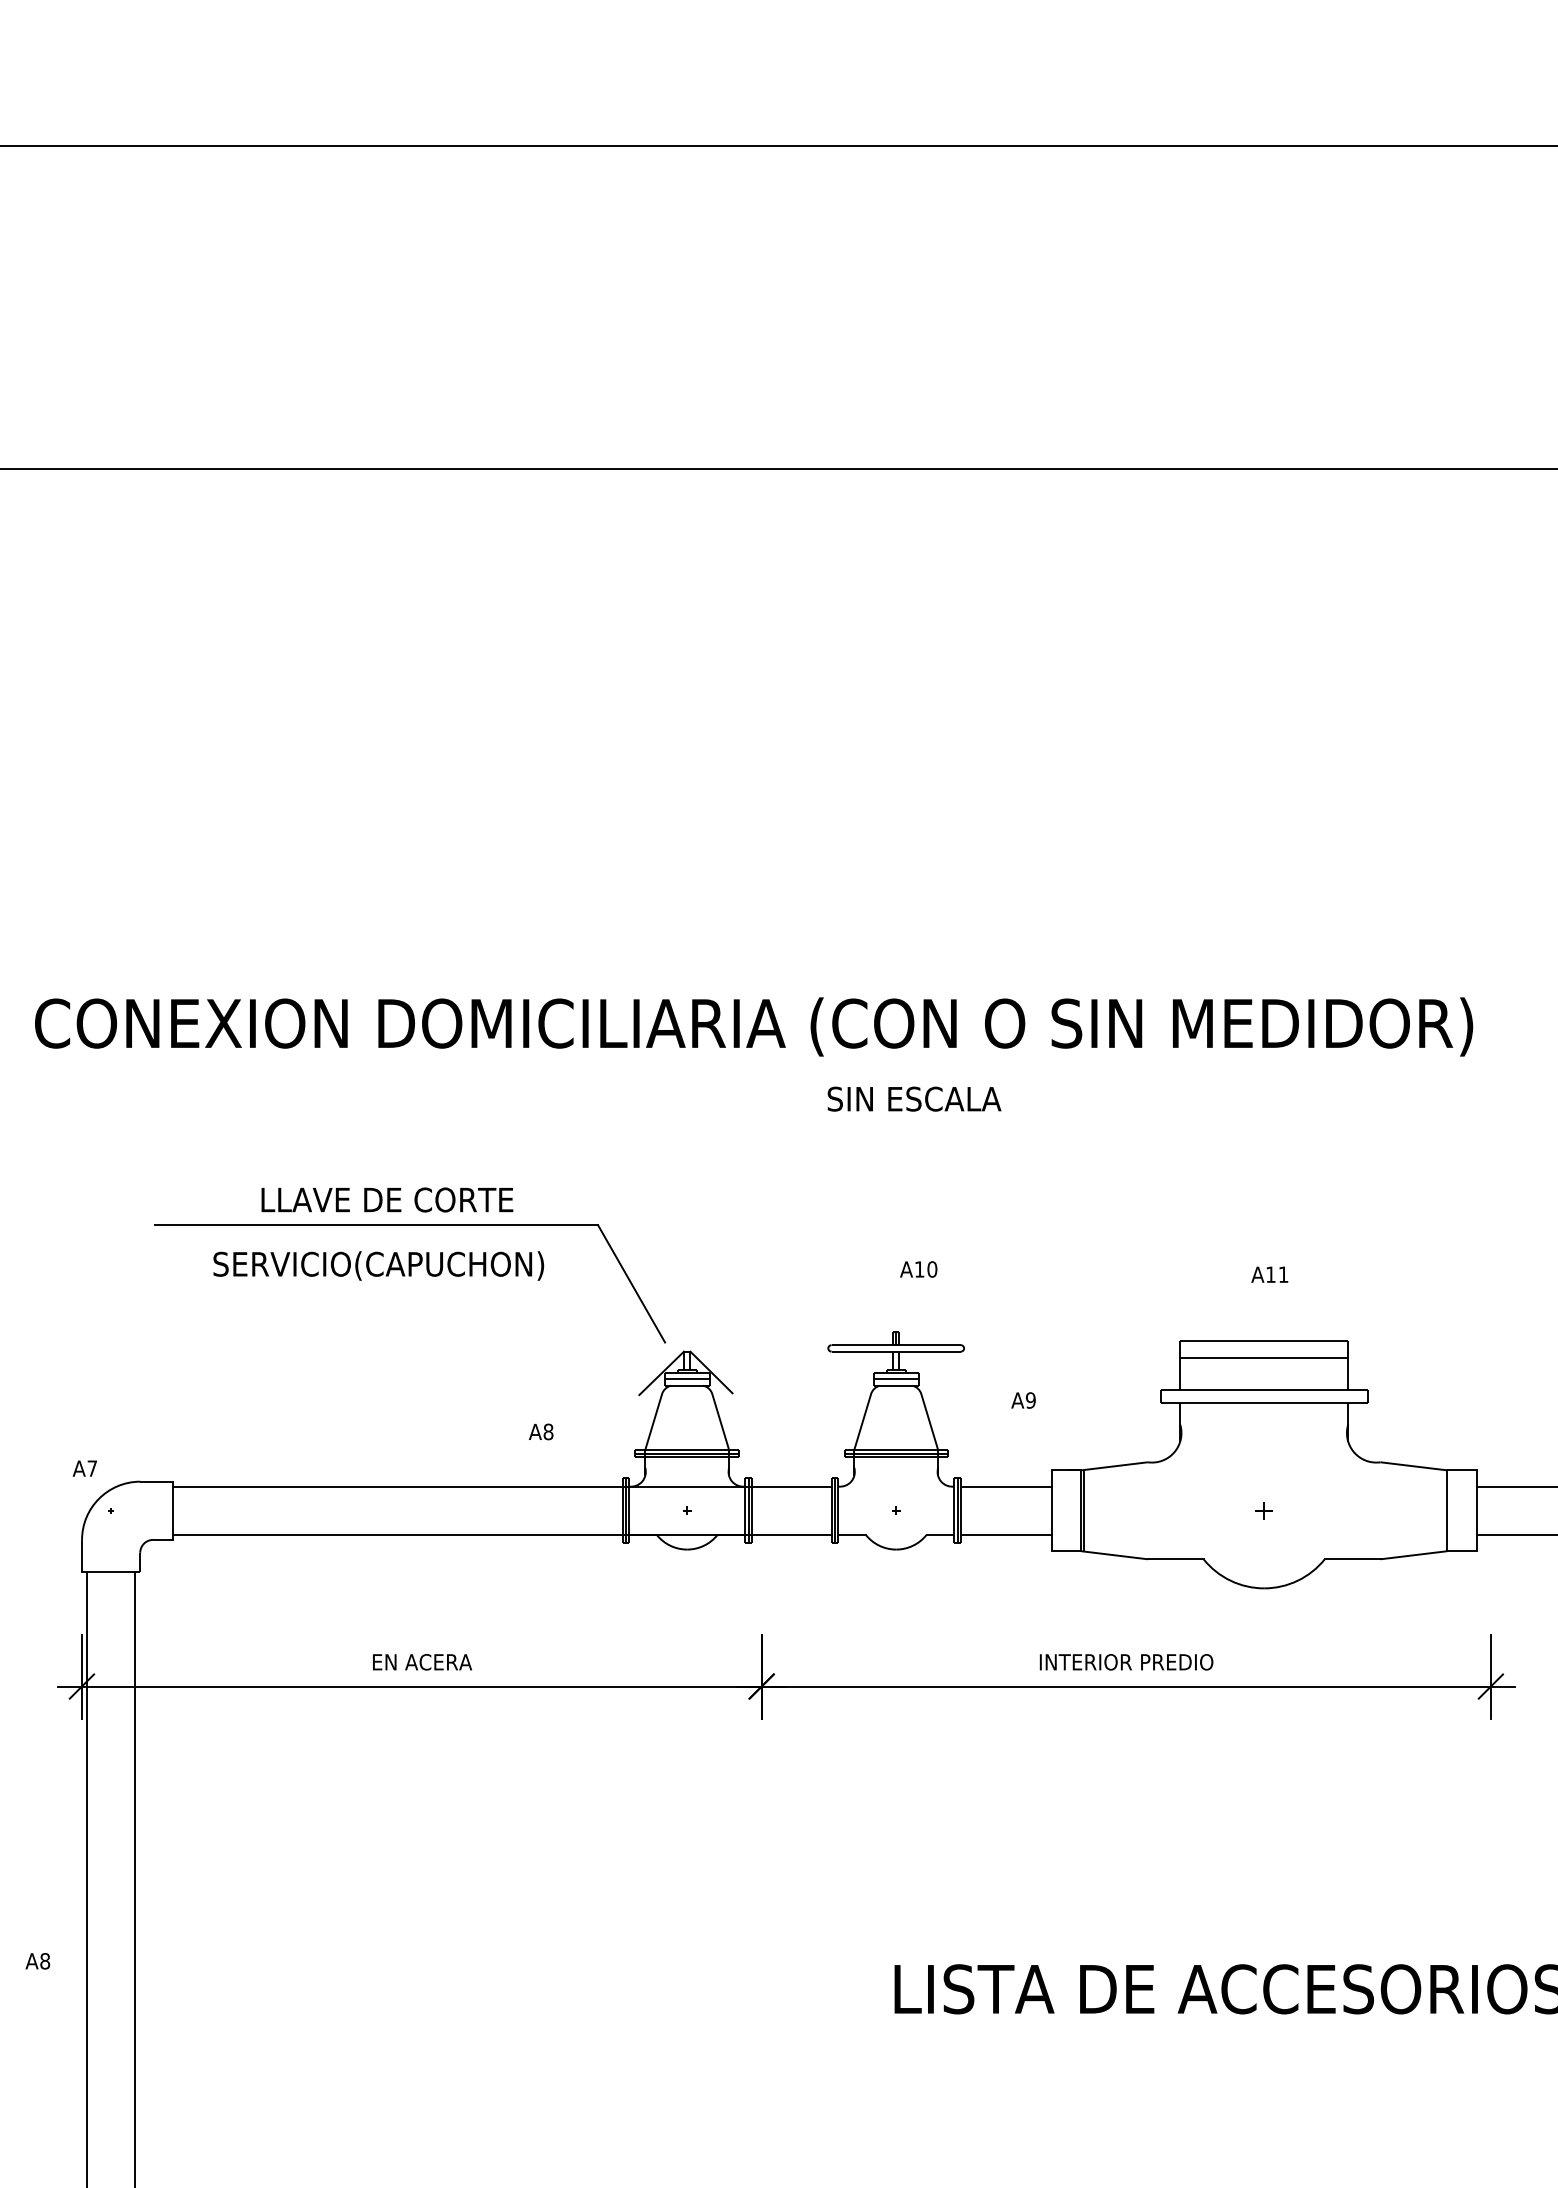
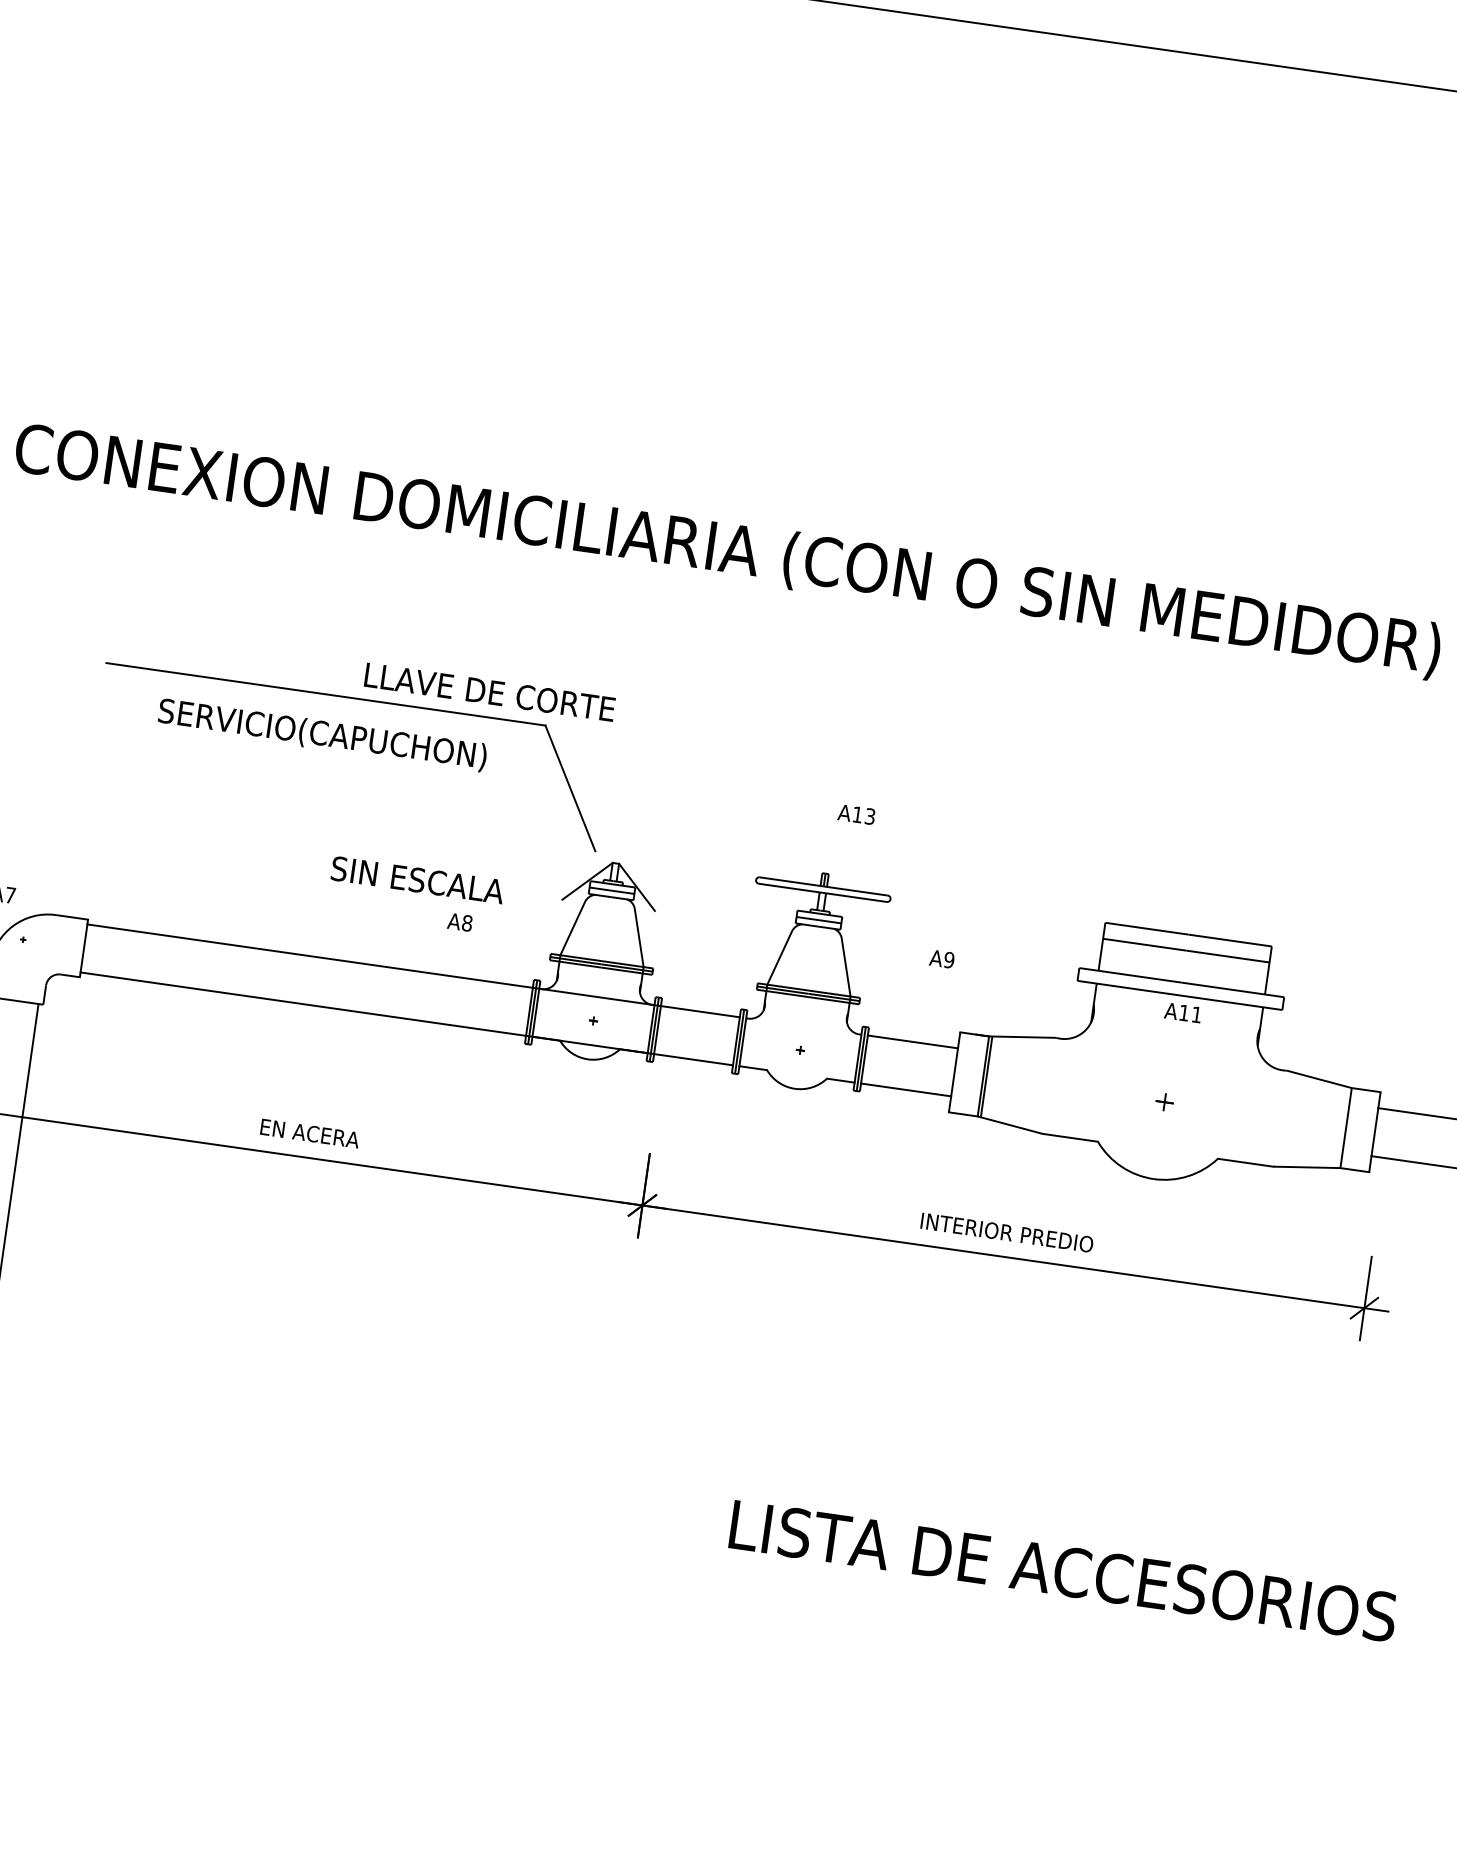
text: (914, 1098) -> (417, 879), moved
text: (387, 1199) -> (490, 691), moved
text: (932, 1269) -> (870, 816), A10 -> A13
text: (1269, 1274) -> (1182, 1012), moved

